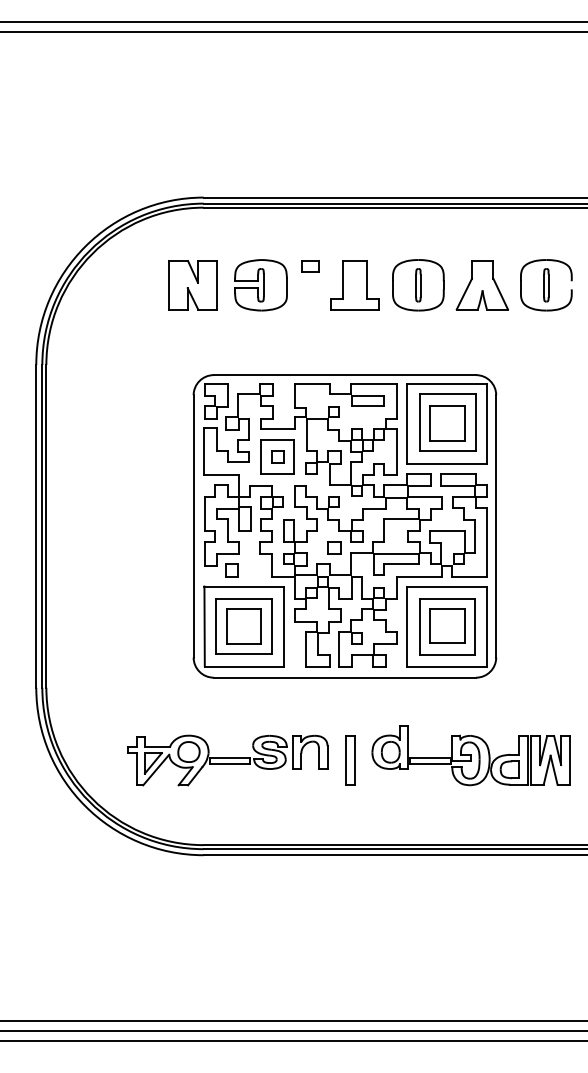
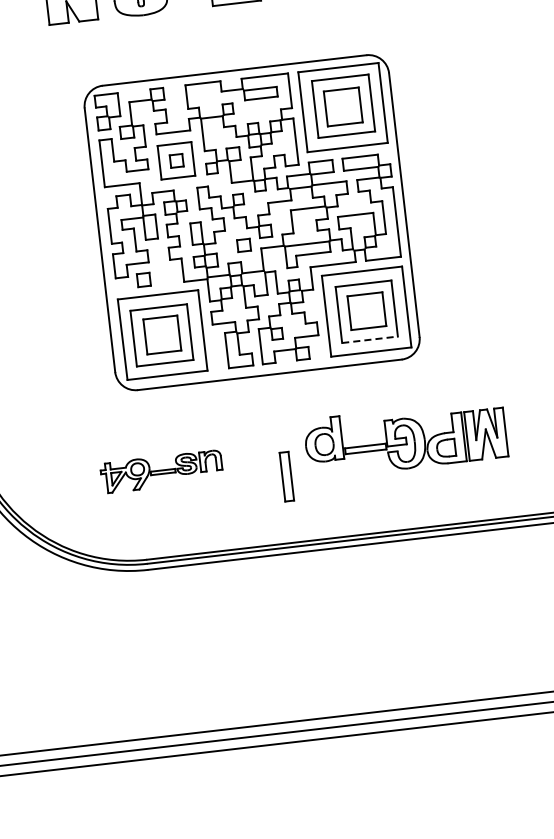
line: (447, 654) -> (370, 339), solid -> dashed
part: (227, 760) -> (161, 471), size x0.6
part: (350, 760) -> (287, 476), moved

